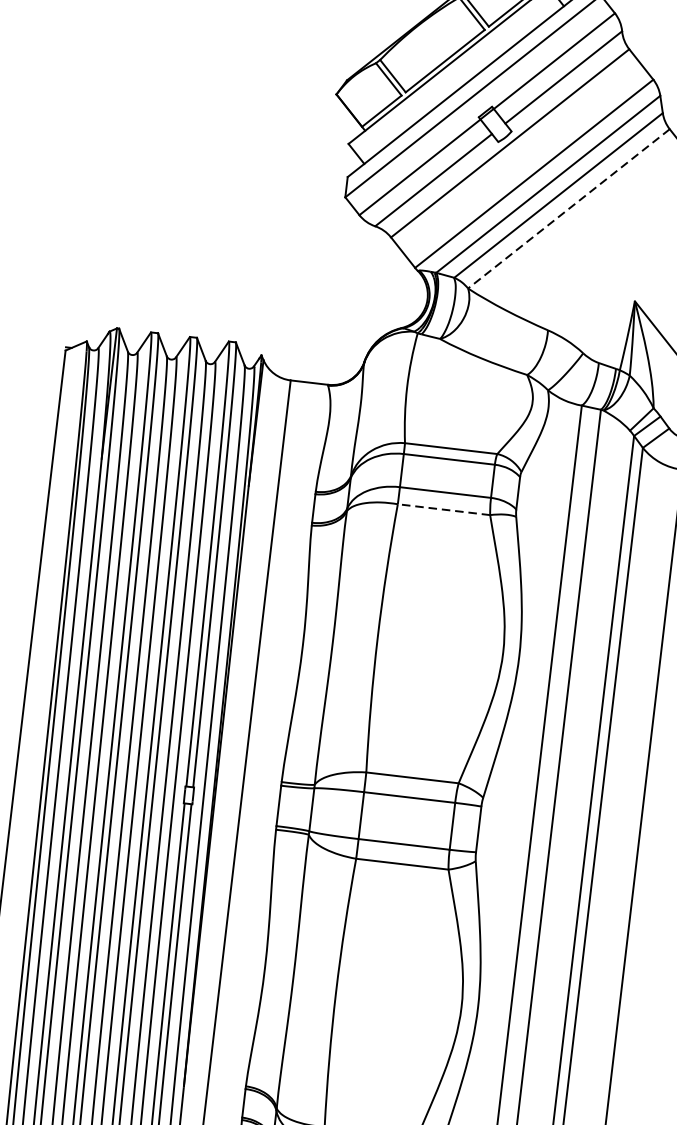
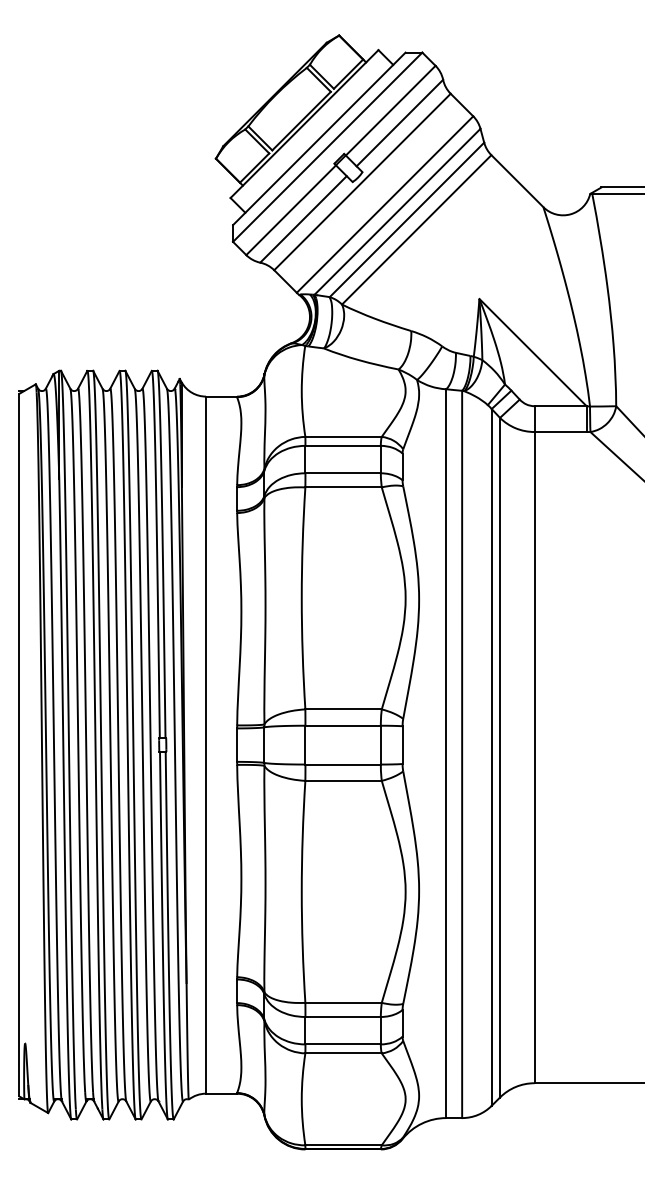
line: (568, 208) -> (416, 229), dashed -> solid
line: (443, 509) -> (343, 487), dashed -> solid

